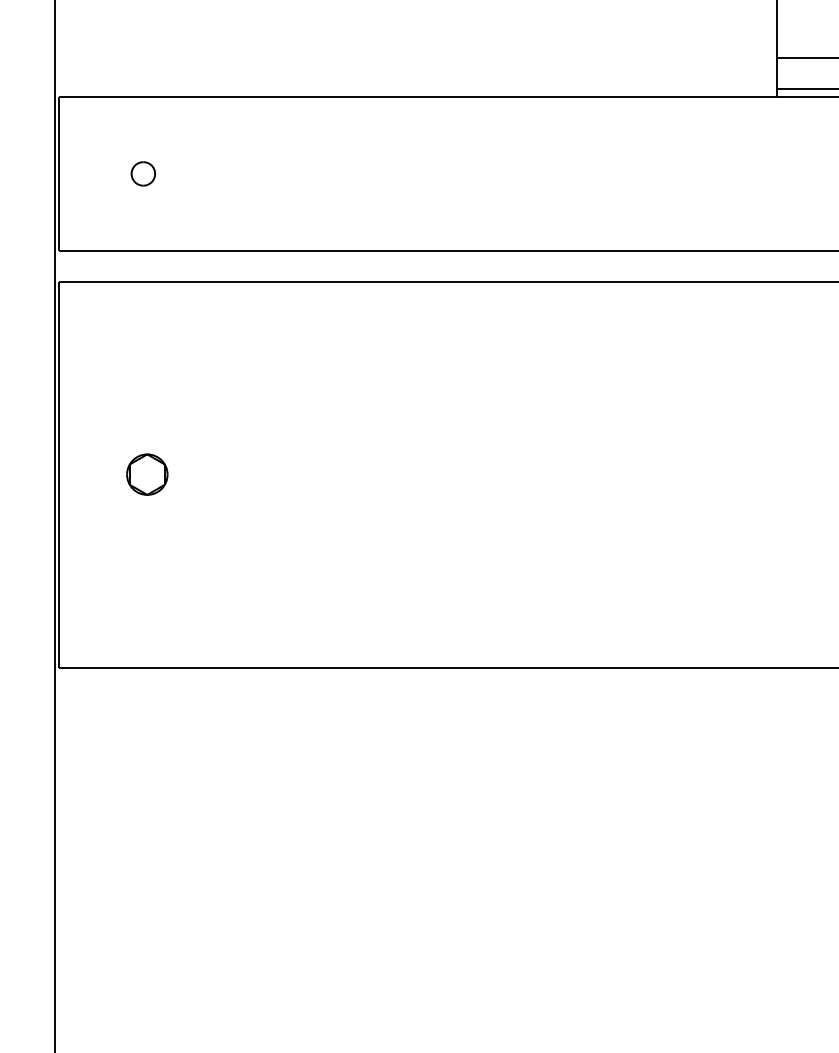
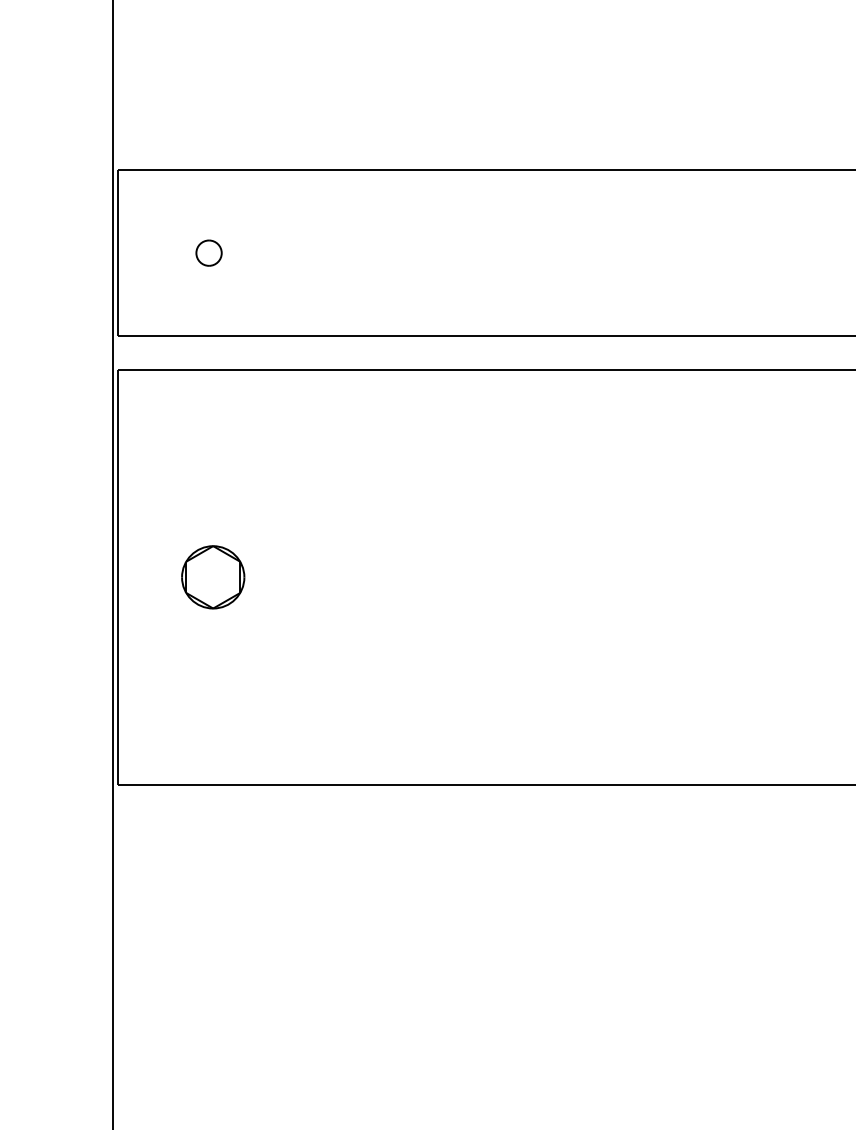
part: (147, 474) -> (213, 577), size x1.43

